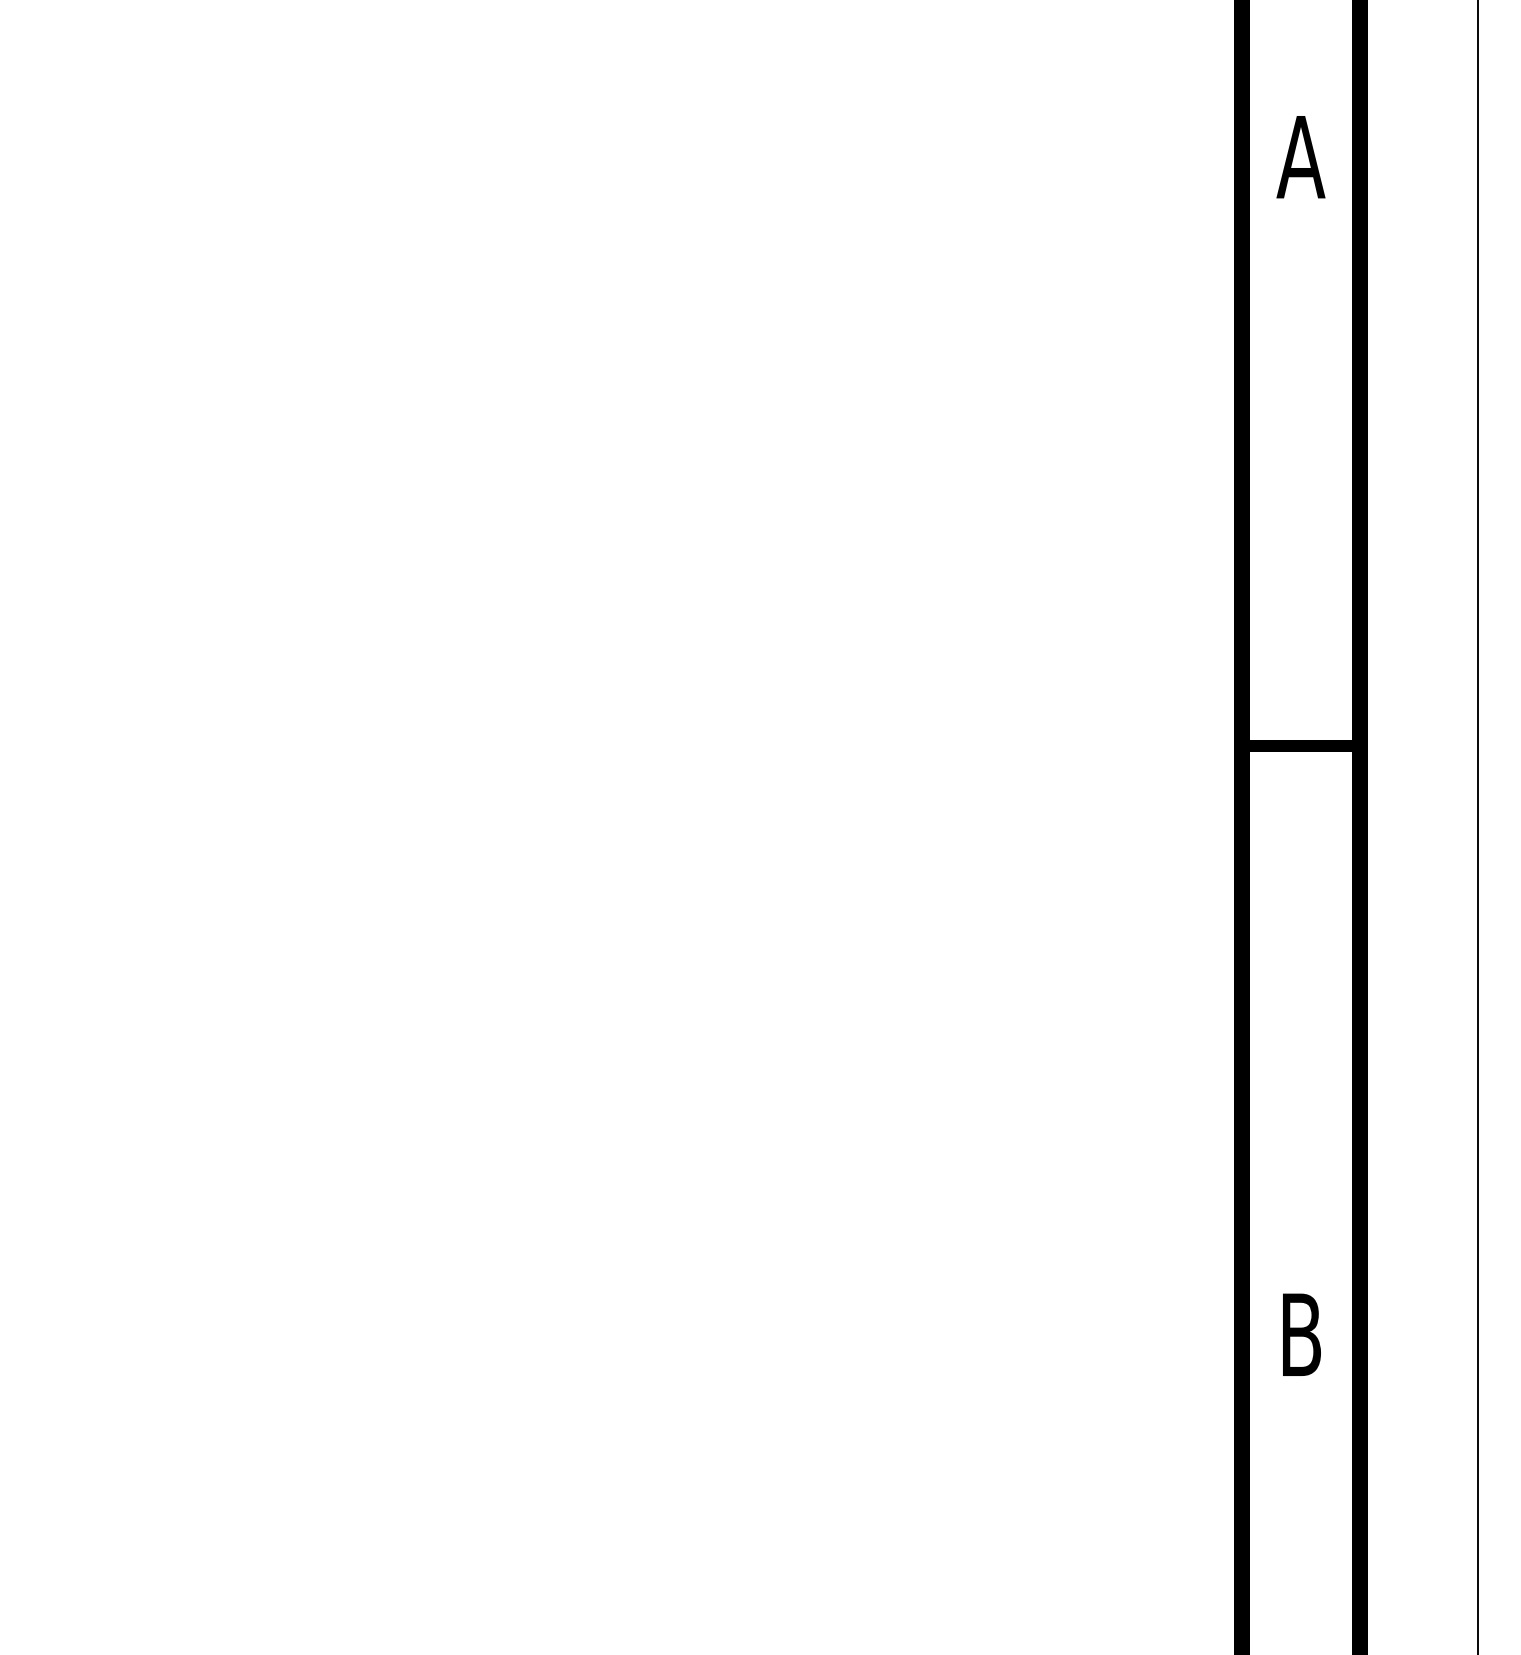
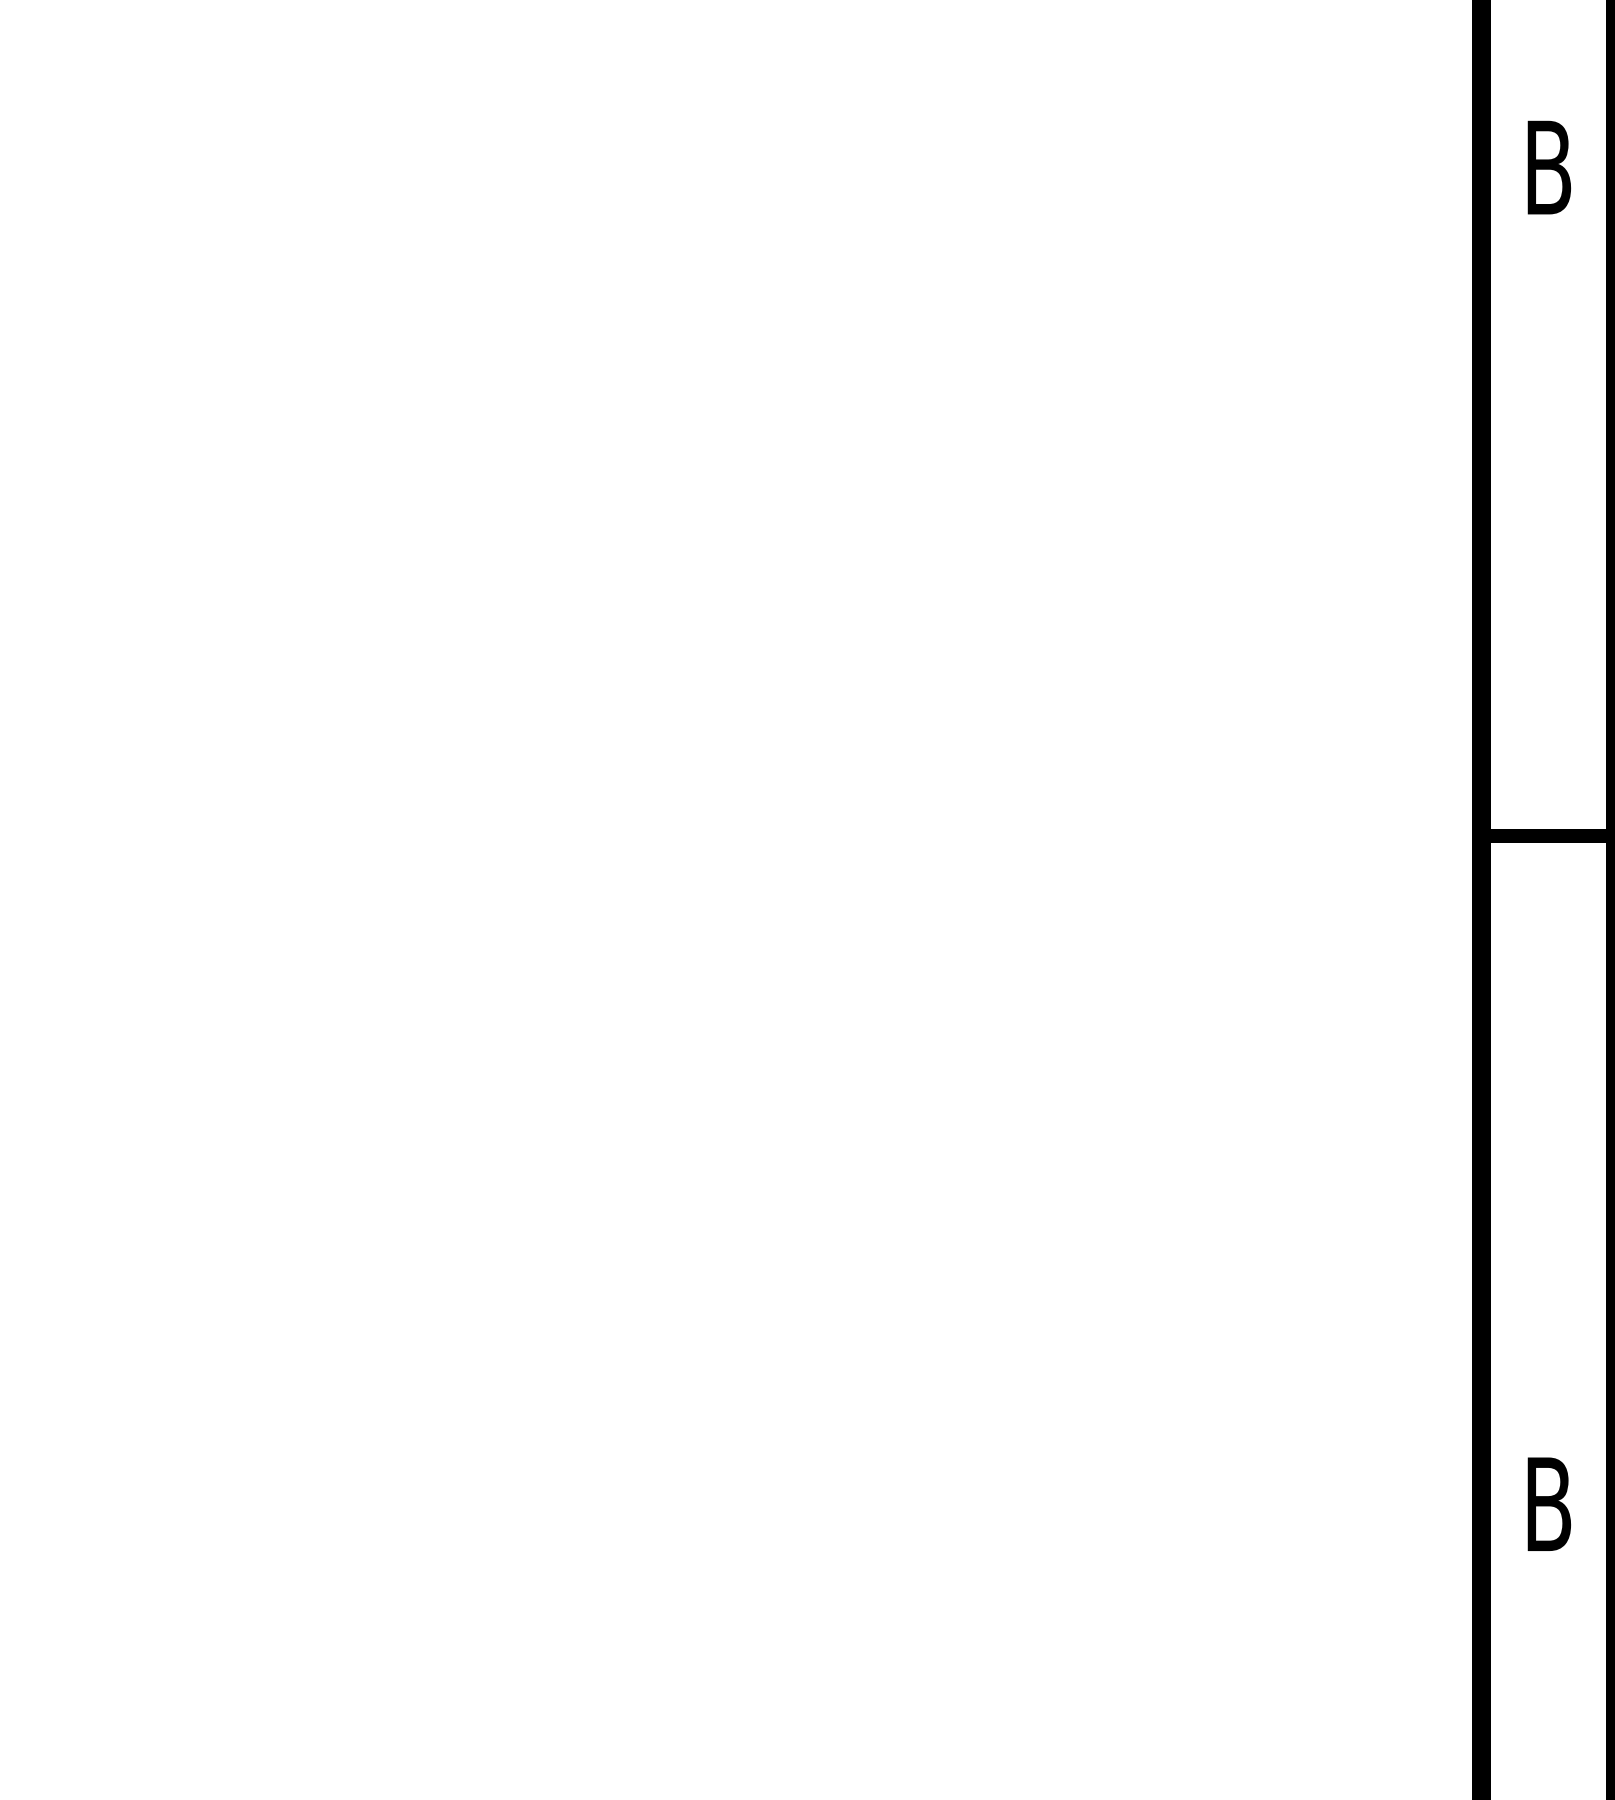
text: (1300, 157) -> (1547, 167), A -> B

